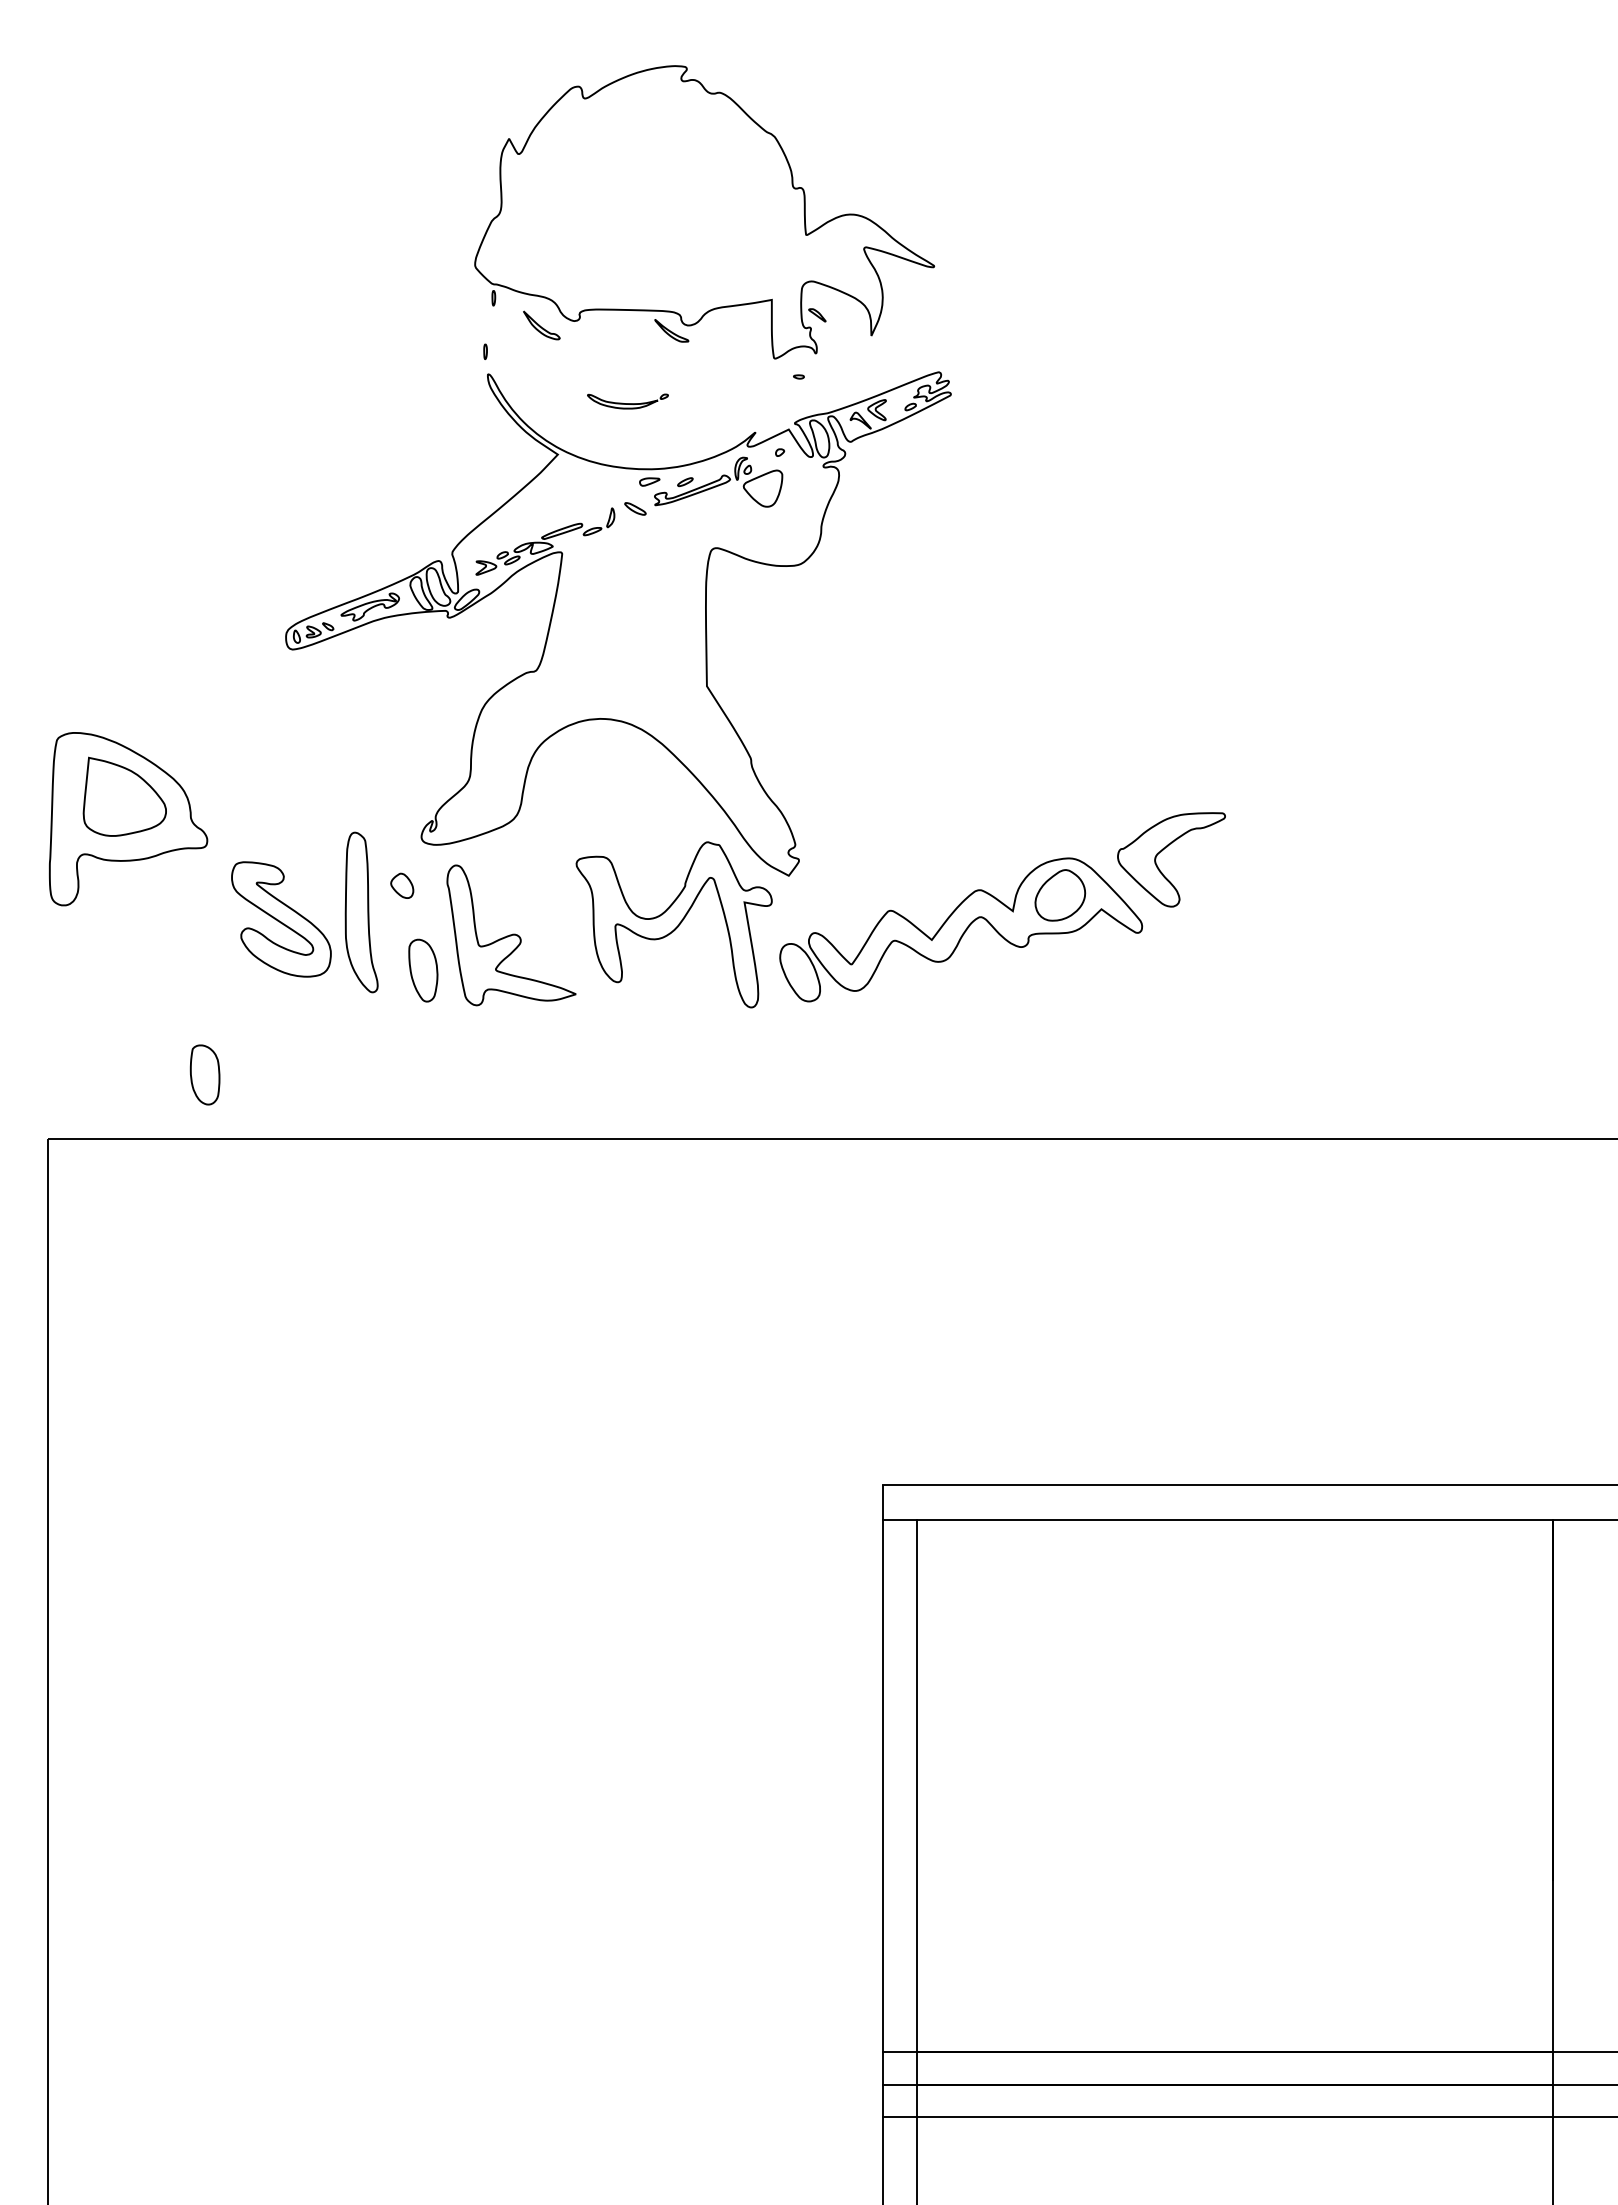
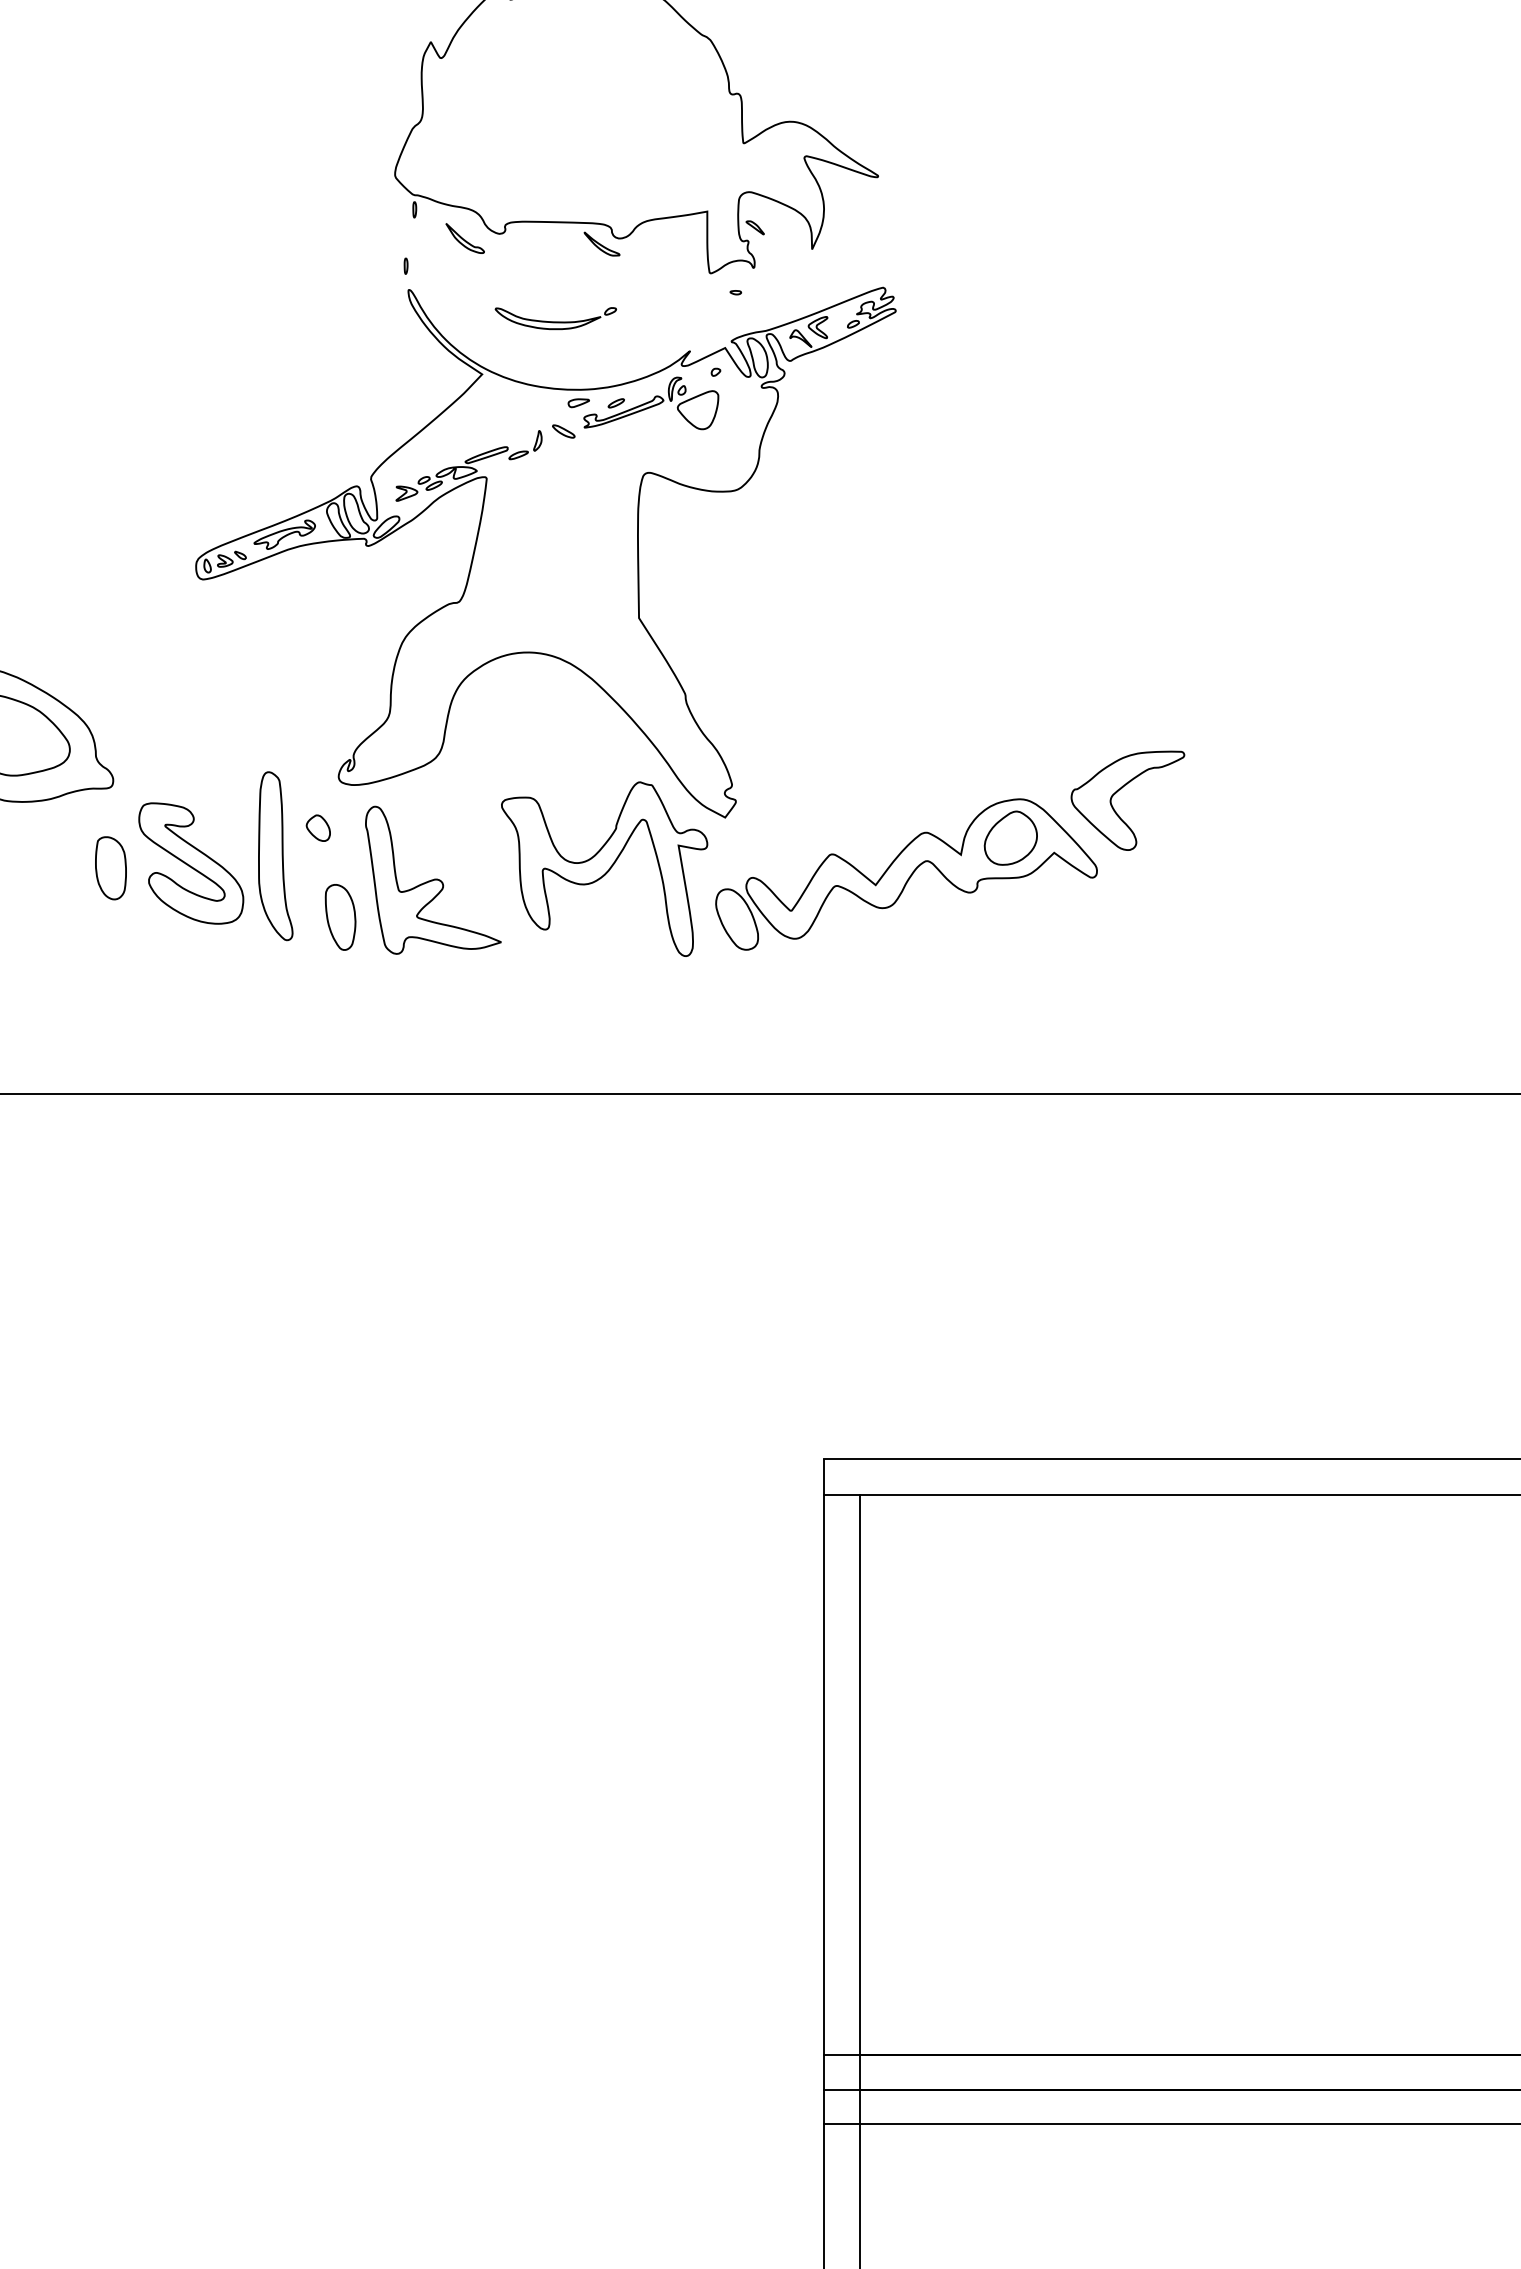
part: (627, 401) -> (555, 318), size x1.43
part: (204, 1074) -> (110, 867), moved

